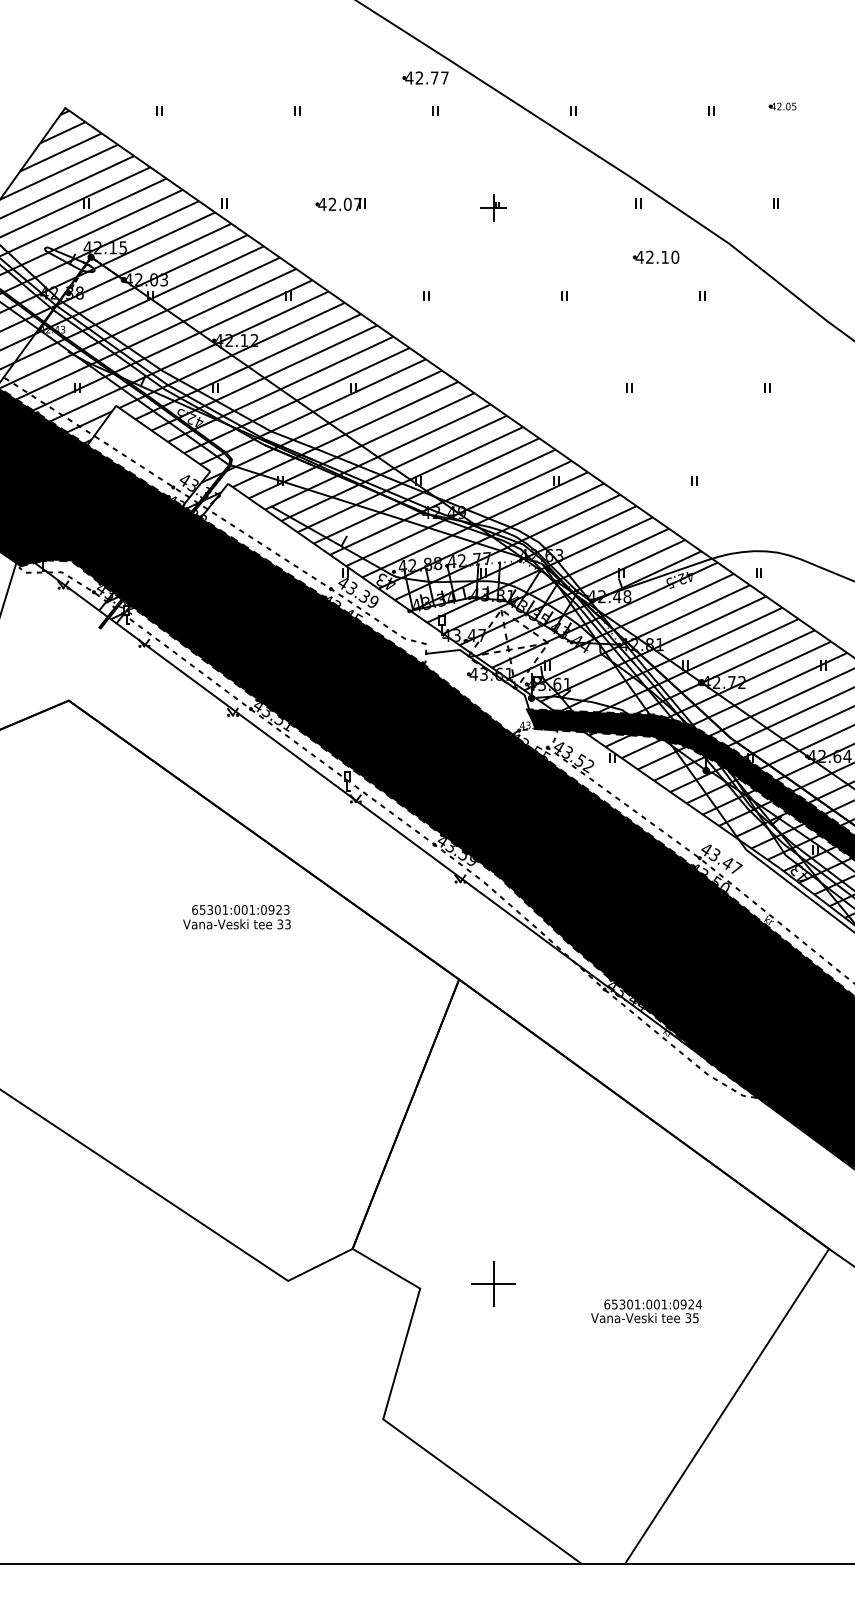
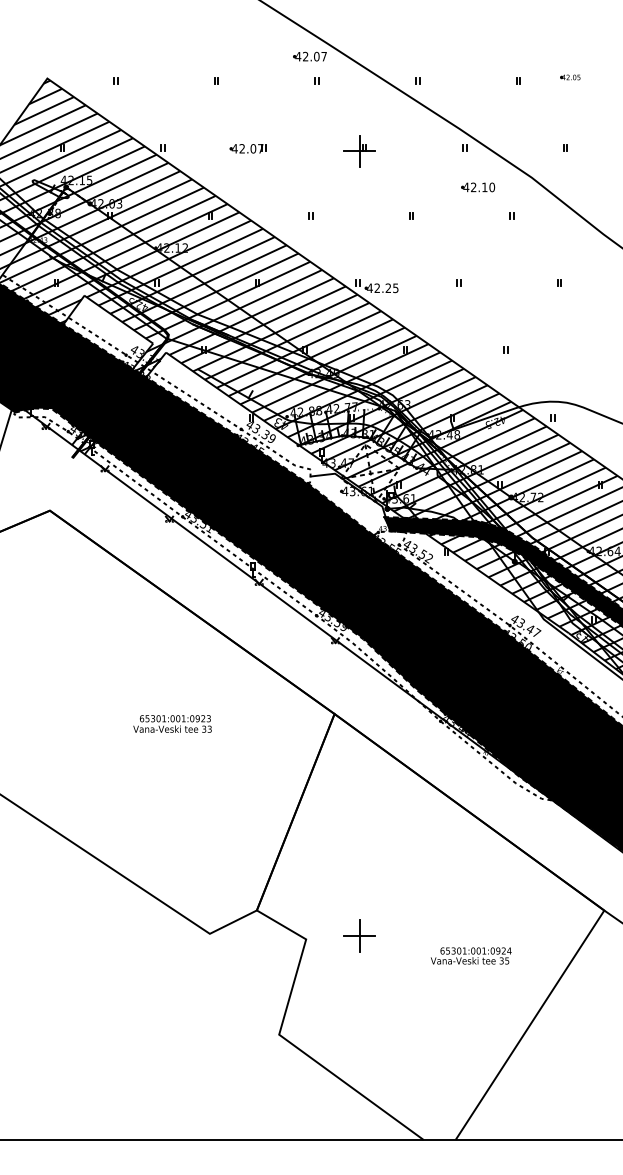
text: (434, 77) -> (316, 56), 42.77 -> 42.07
part: (493, 207) -> (359, 151), size x1.67
part: (517, 392) -> (377, 285), added
text: (236, 917) -> (172, 724), moved

